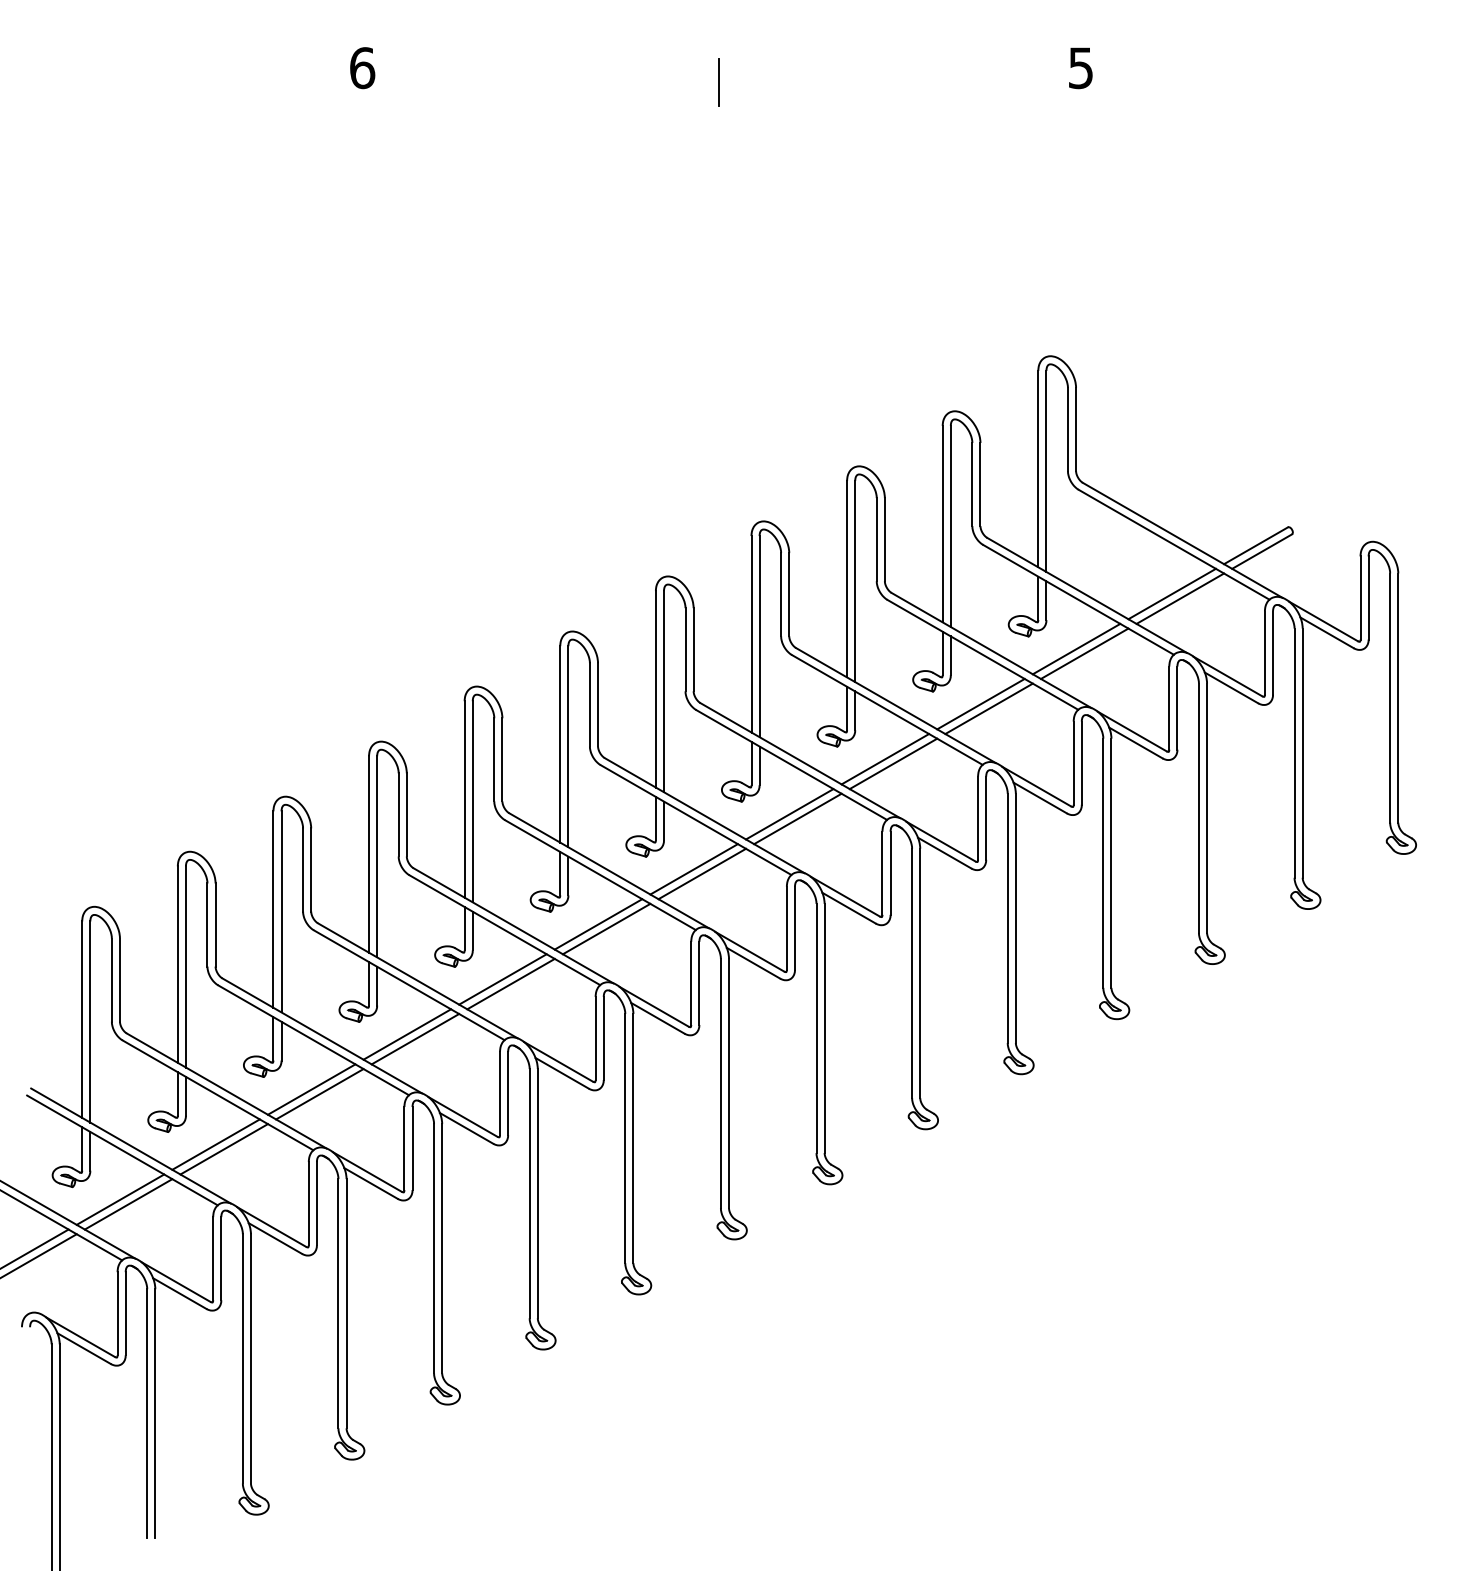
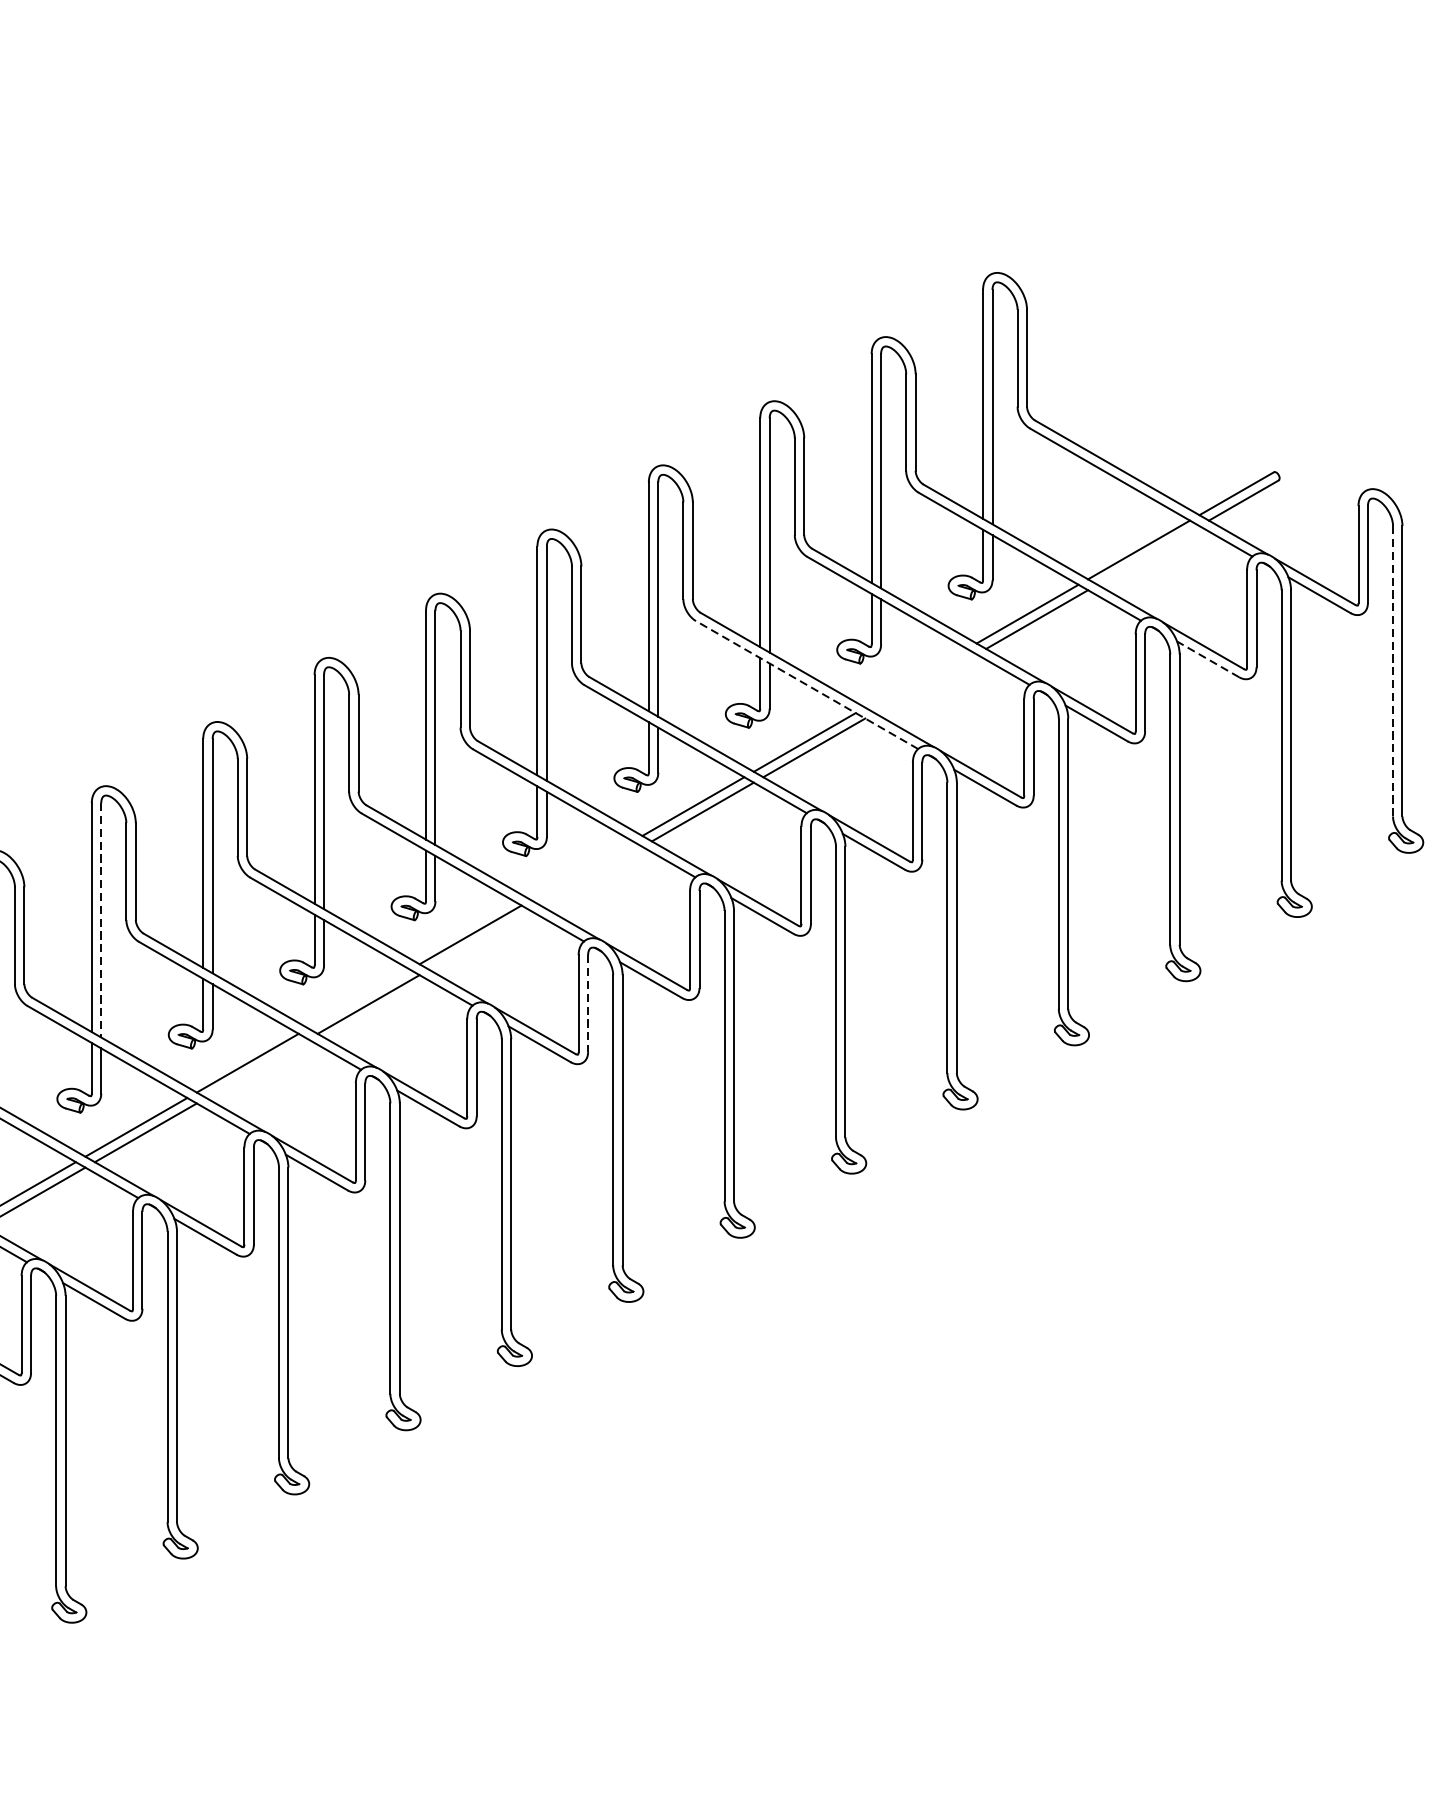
line: (1180, 598) -> (1148, 555), removed
line: (1231, 687) -> (1208, 658), solid -> dashed
line: (1390, 698) -> (1393, 671), solid -> dashed
line: (980, 703) -> (915, 677), removed
line: (988, 708) -> (924, 683), removed
line: (887, 709) -> (807, 684), solid -> dashed
line: (693, 869) -> (581, 870), removed
line: (702, 873) -> (591, 875), removed
line: (281, 911) -> (101, 919), solid -> dashed
line: (606, 928) -> (479, 939), removed
line: (502, 979) -> (358, 999), removed
line: (699, 983) -> (588, 1003), solid -> dashed
line: (415, 1039) -> (257, 1069), removed

